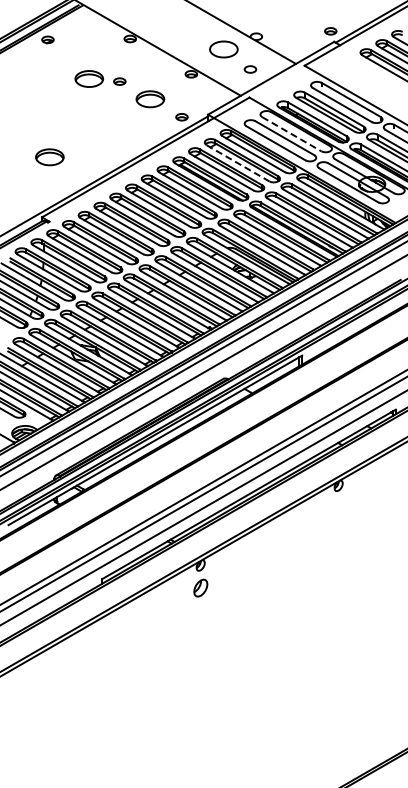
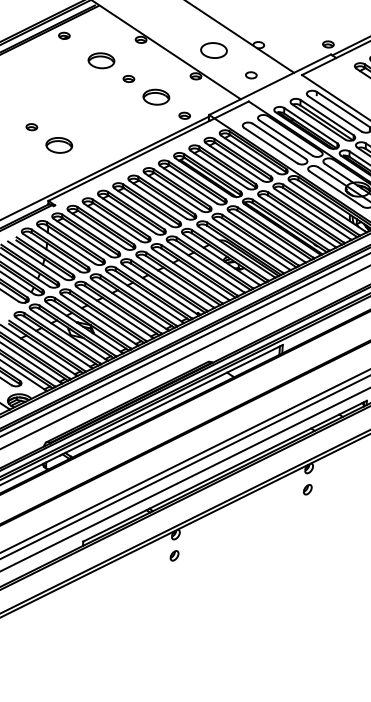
part: (223, 49) -> (213, 50), moved
part: (89, 78) -> (101, 60), moved
line: (292, 134) -> (286, 138), dashed -> solid
part: (18, 139) -> (31, 126), added
line: (238, 163) -> (234, 162), dashed -> solid
part: (338, 508) -> (307, 489), added
part: (200, 588) -> (174, 556), size x0.62

